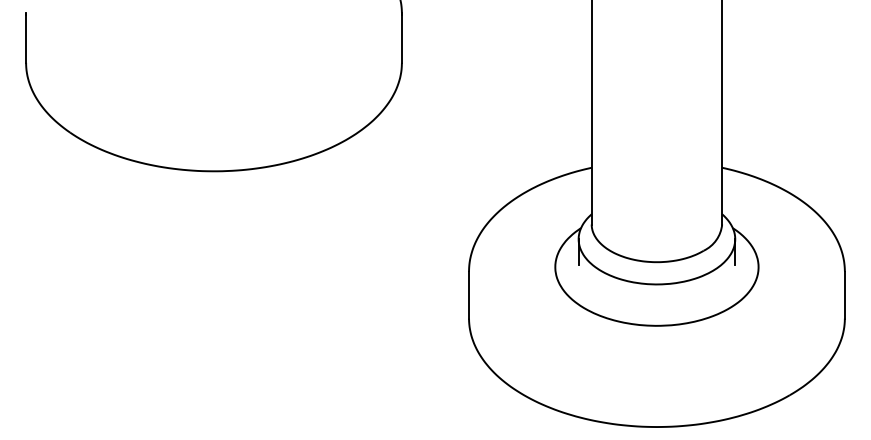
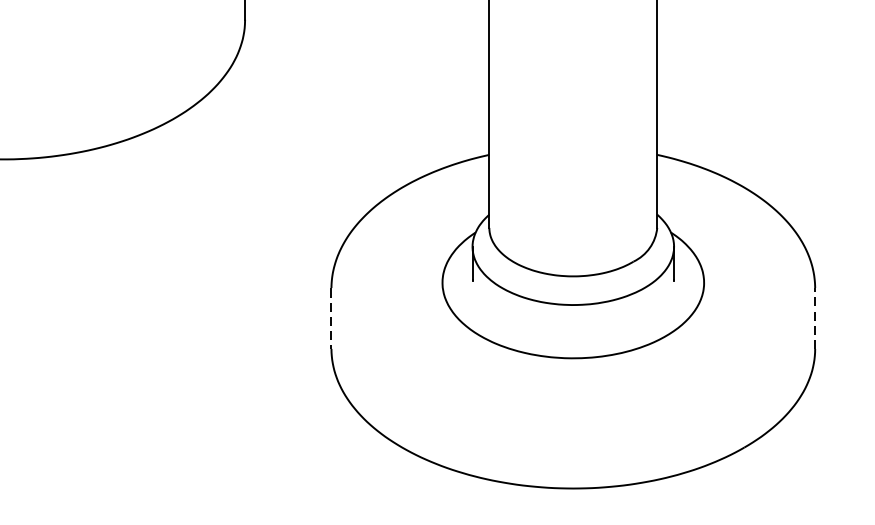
line: (844, 294) -> (814, 317), solid -> dashed
line: (469, 295) -> (332, 319), solid -> dashed

